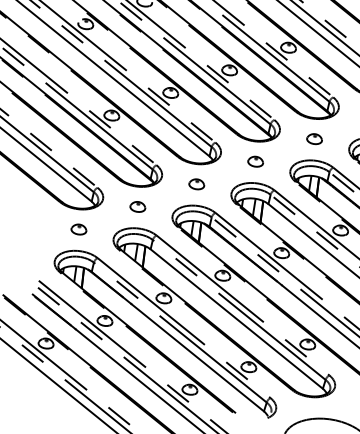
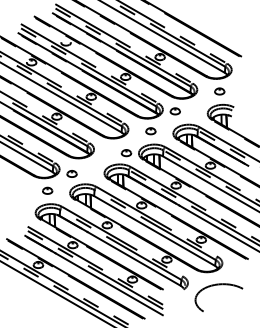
part: (313, 139) -> (174, 111), moved
part: (196, 184) -> (126, 153), moved
part: (137, 206) -> (71, 173), moved

